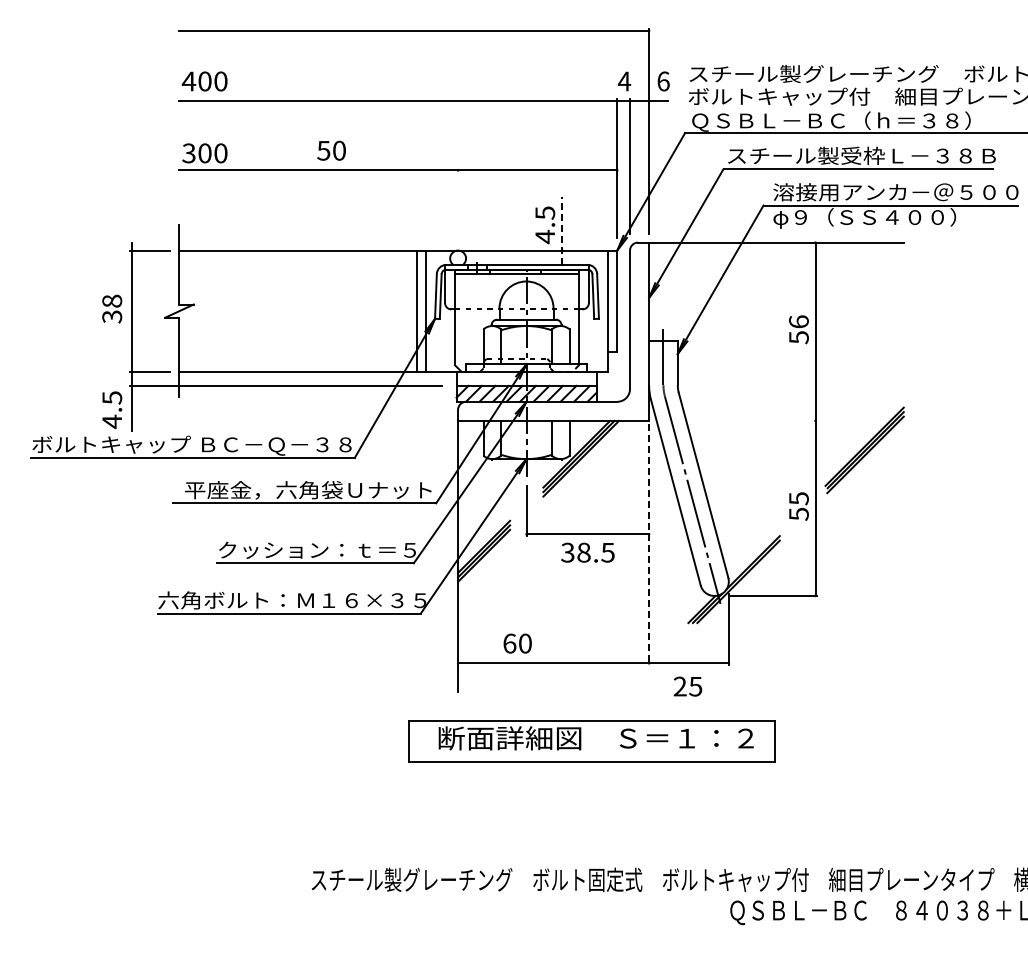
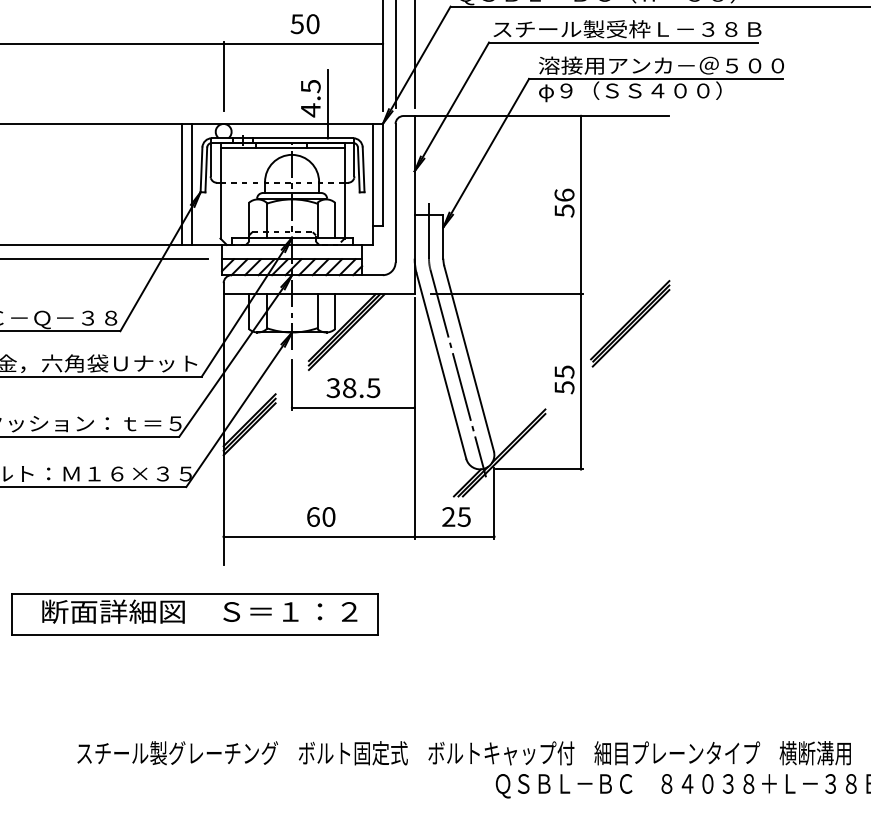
text: (331, 150) -> (305, 23), moved
line: (458, 202) -> (224, 75), added
line: (562, 230) -> (328, 103), dashed -> solid
line: (741, 420) -> (507, 293), added
line: (649, 545) -> (415, 418), dashed -> solid
text: (587, 552) -> (353, 387), moved
text: (517, 643) -> (321, 516), moved
text: (687, 686) -> (456, 516), moved
part: (591, 741) -> (195, 614), moved

